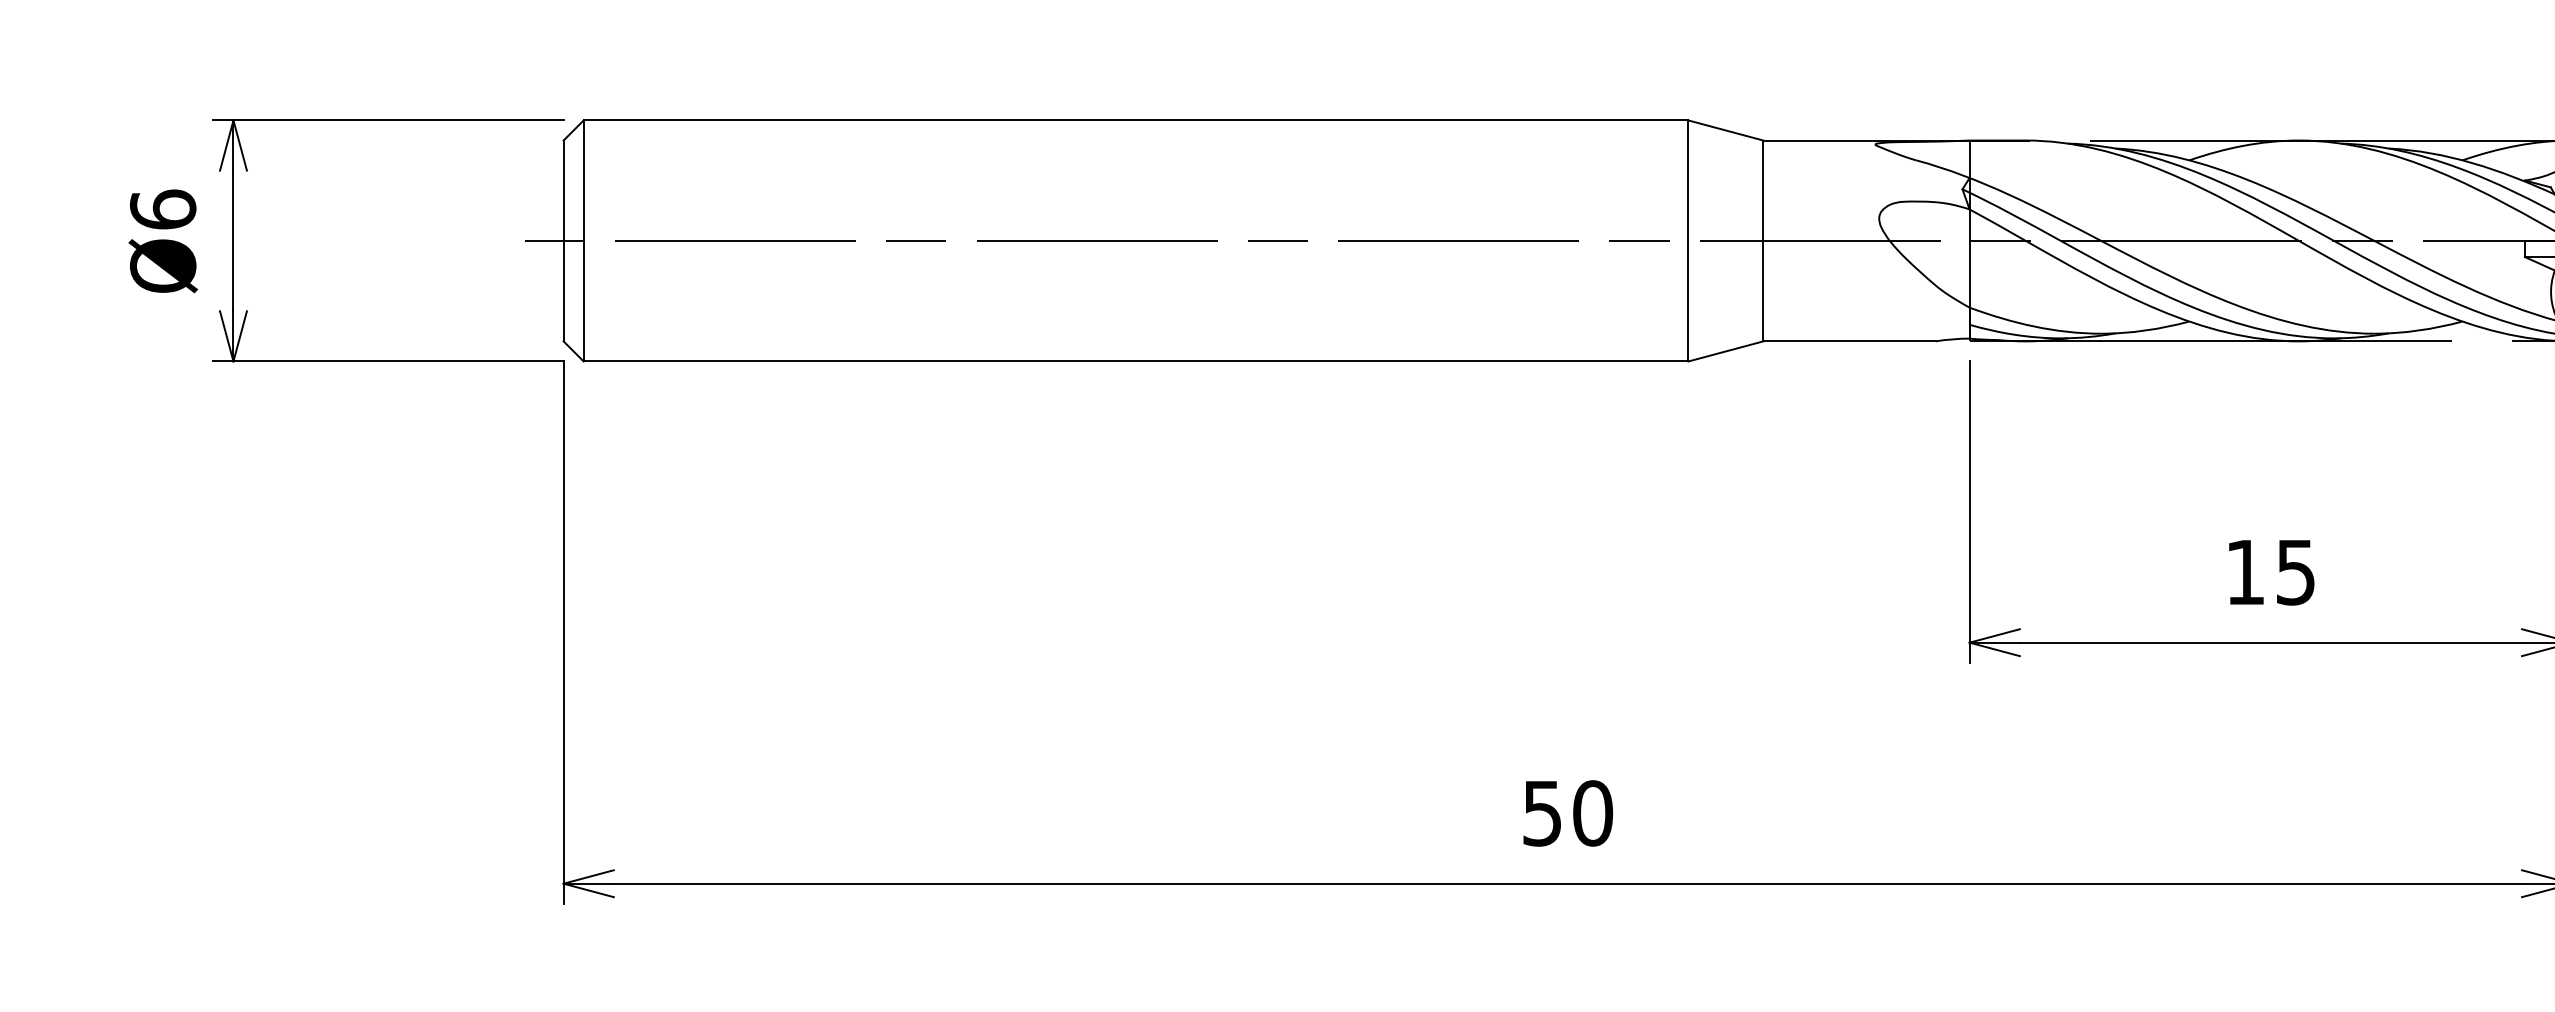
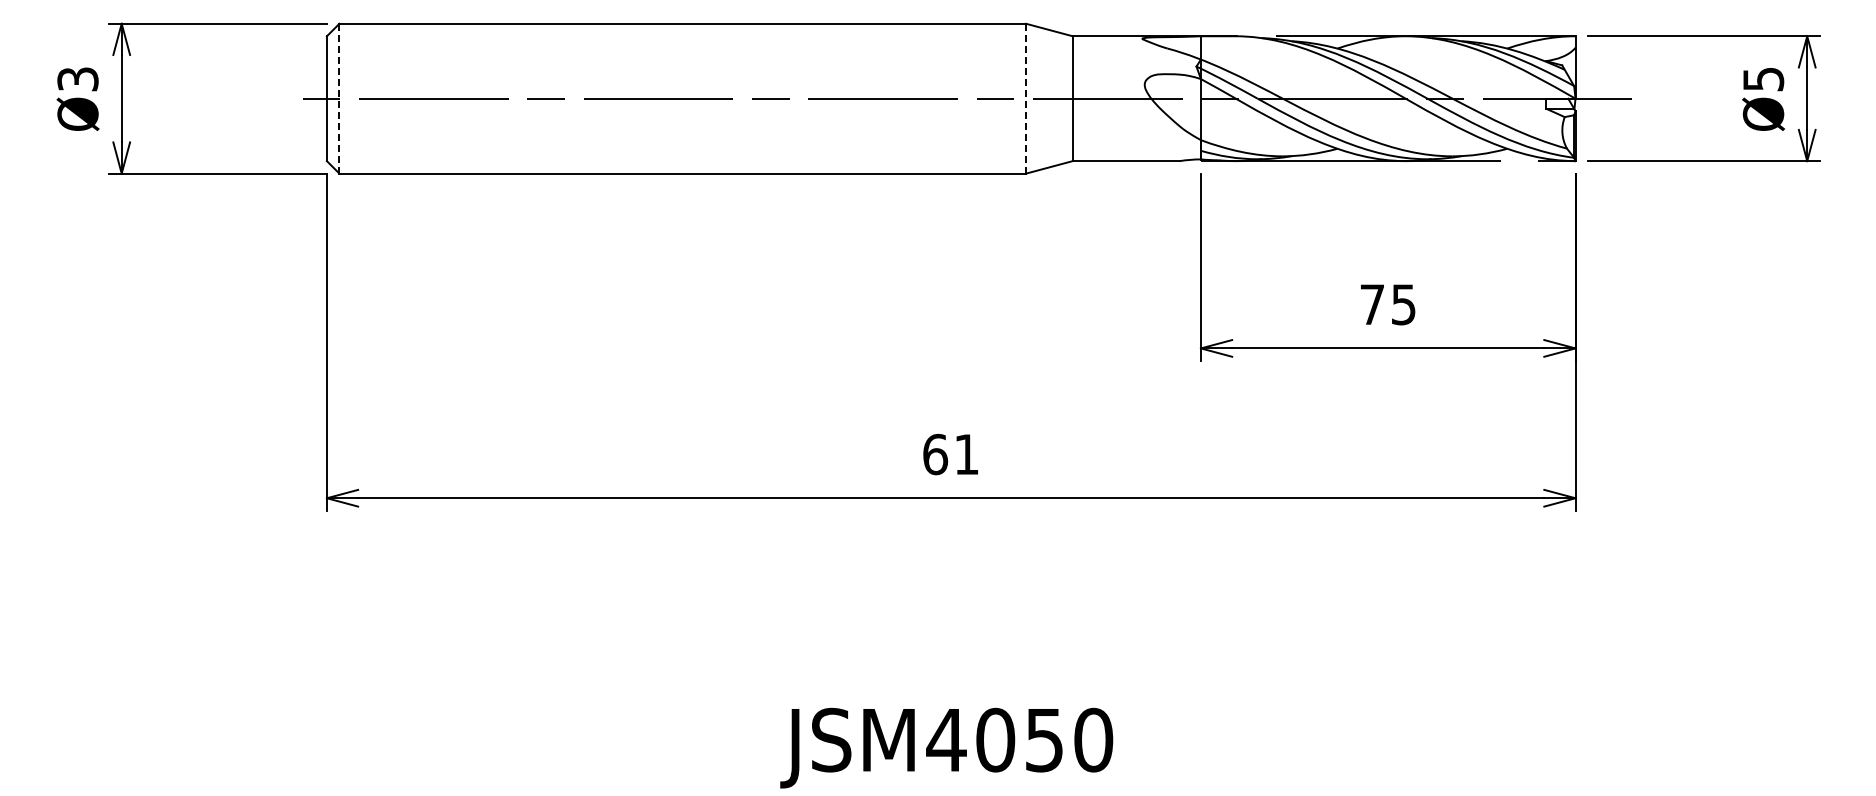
text: (162, 208) -> (77, 78), Ø6 -> Ø3
line: (583, 240) -> (339, 98), solid -> dashed
line: (1689, 240) -> (1026, 98), solid -> dashed
text: (2245, 572) -> (1372, 304), 15 -> 75
text: (1568, 813) -> (951, 454), 50 -> 61

